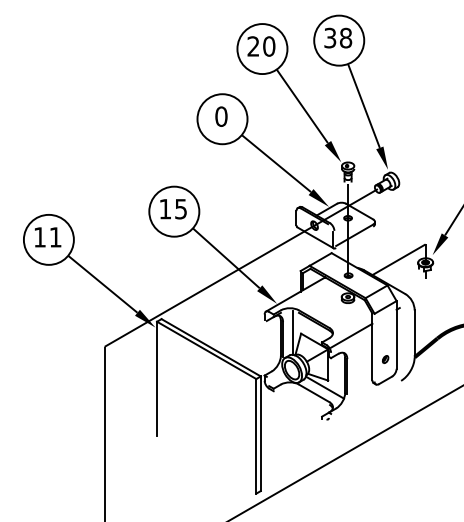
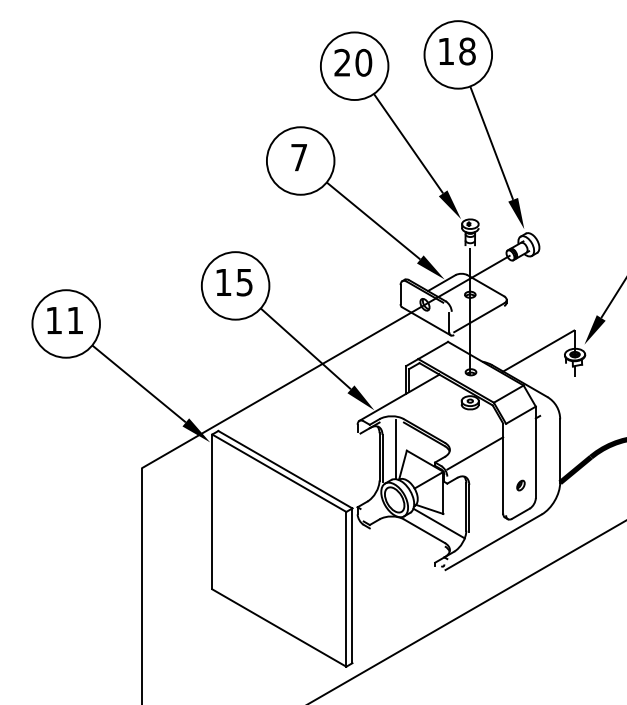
text: (330, 37) -> (446, 50), 38 -> 18
text: (221, 116) -> (299, 157), 0 -> 7
line: (365, 401) -> (493, 542), added
line: (206, 464) -> (279, 627), added

